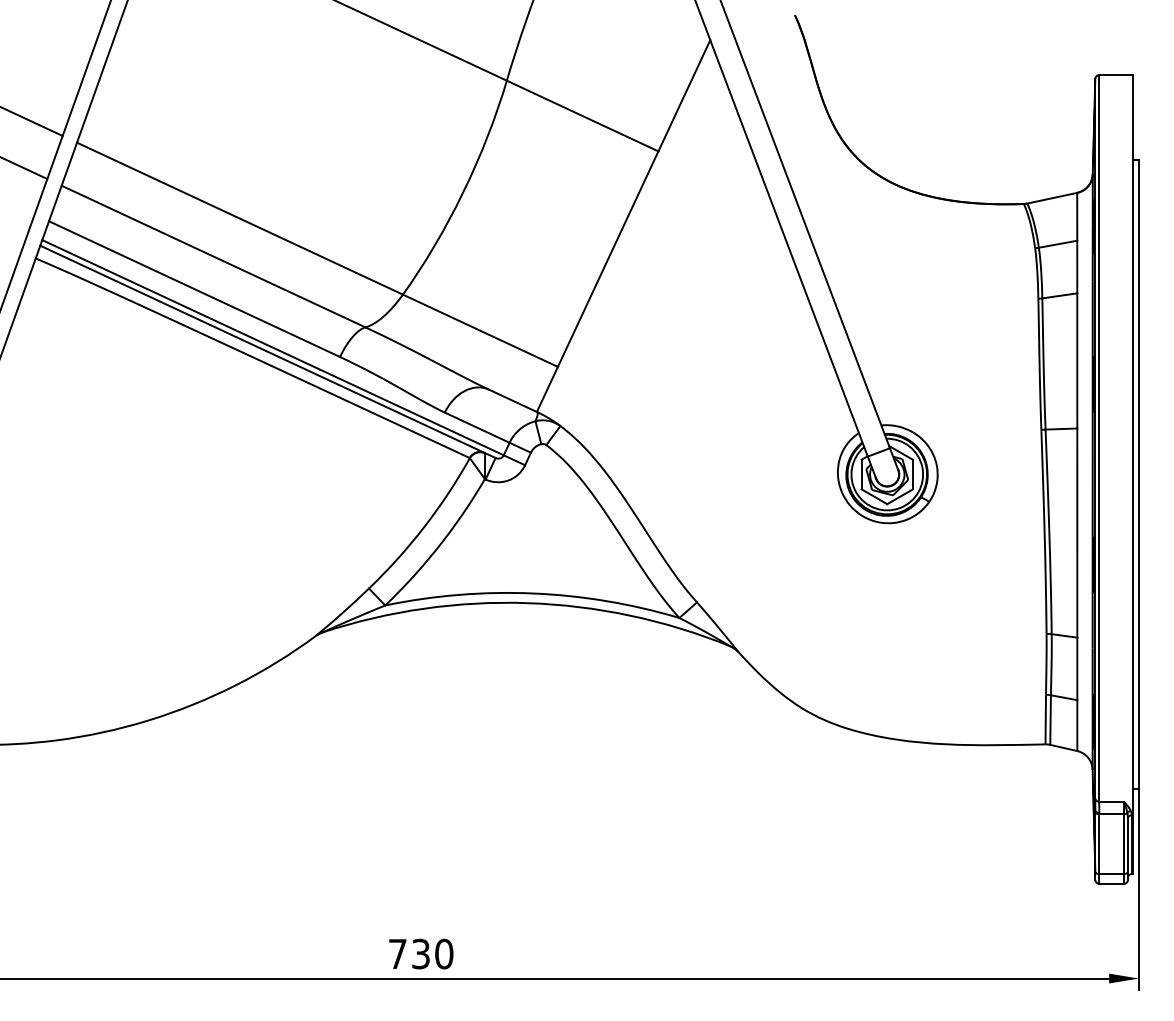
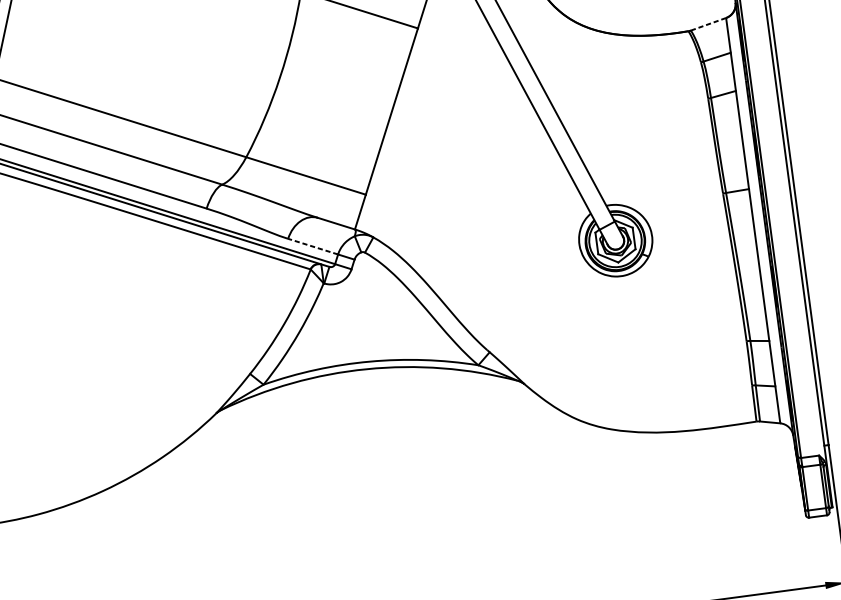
line: (1052, 198) -> (708, 24), solid -> dashed
line: (477, 427) -> (313, 246), solid -> dashed

